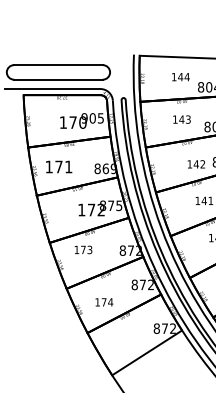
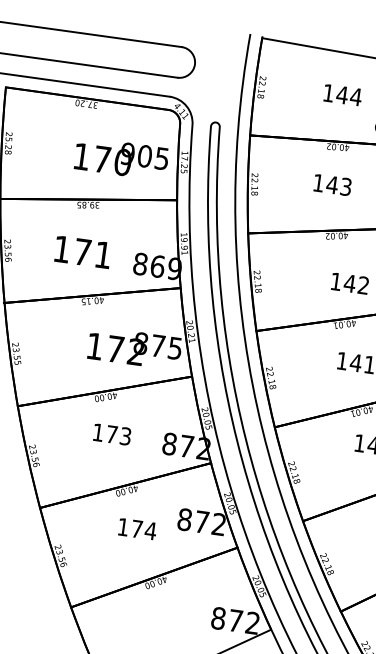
text: (59, 166) -> (83, 251), moved
text: (83, 249) -> (112, 433), moved
text: (104, 302) -> (137, 529), moved

